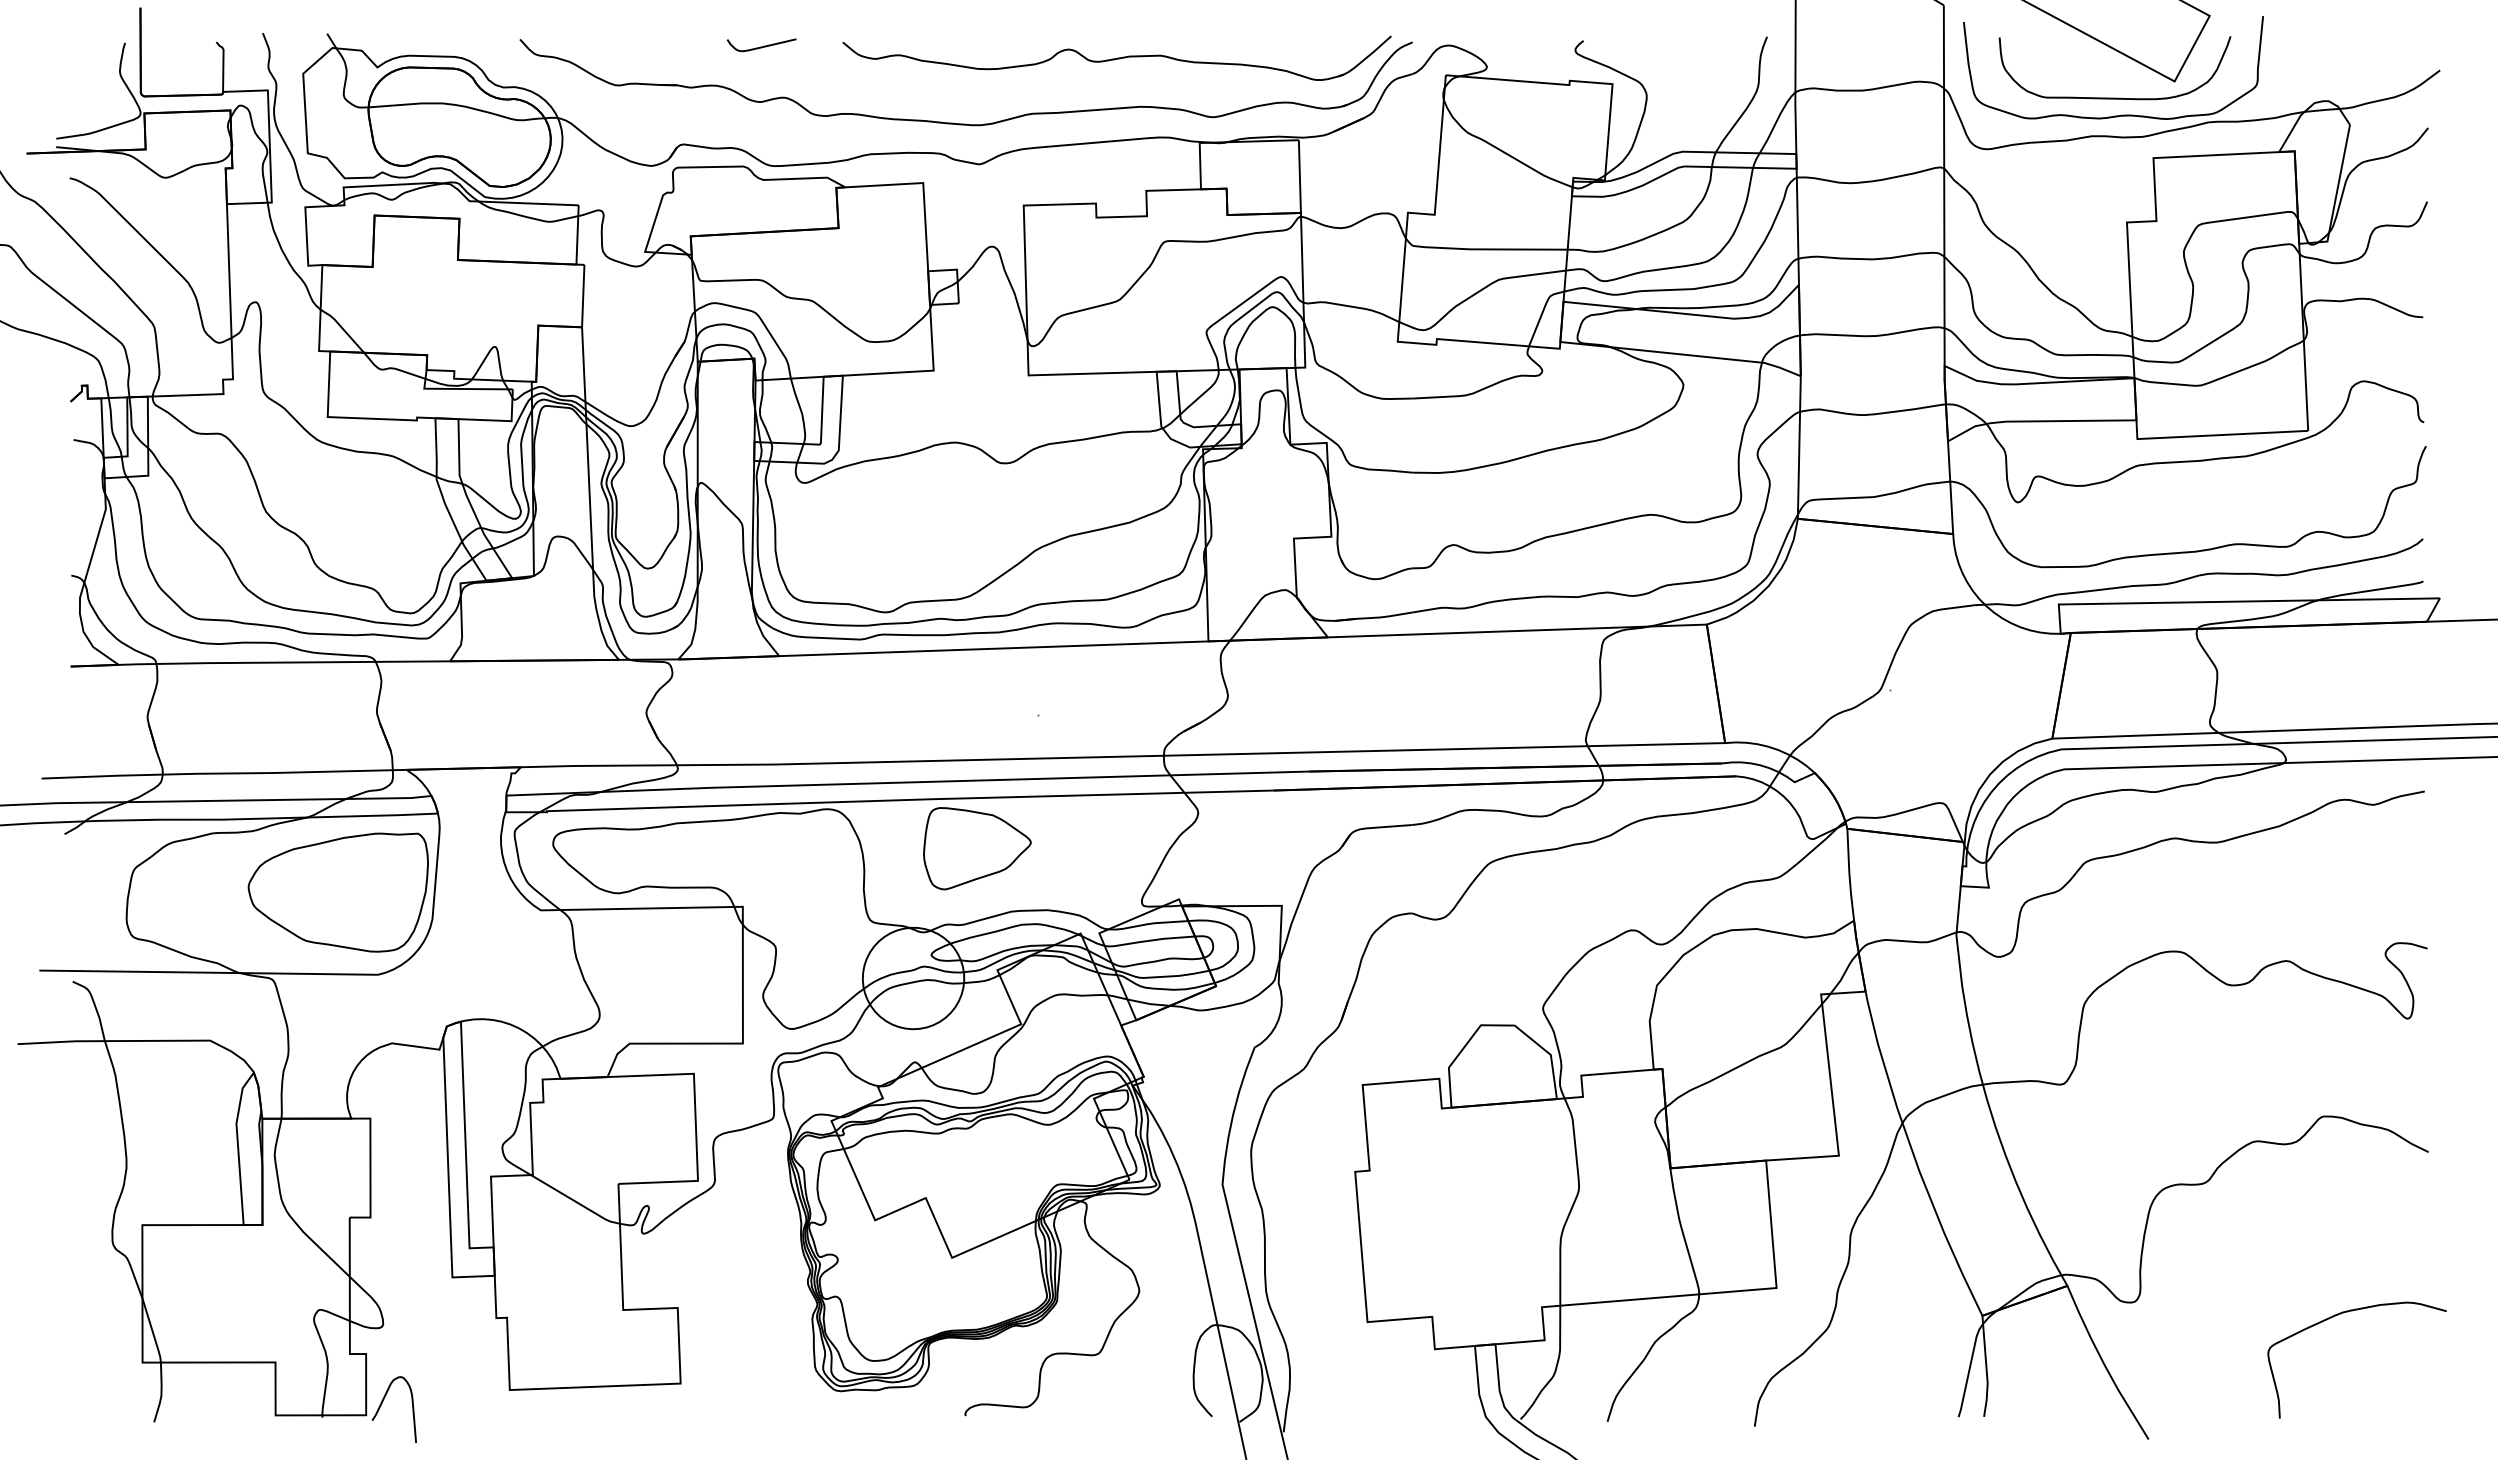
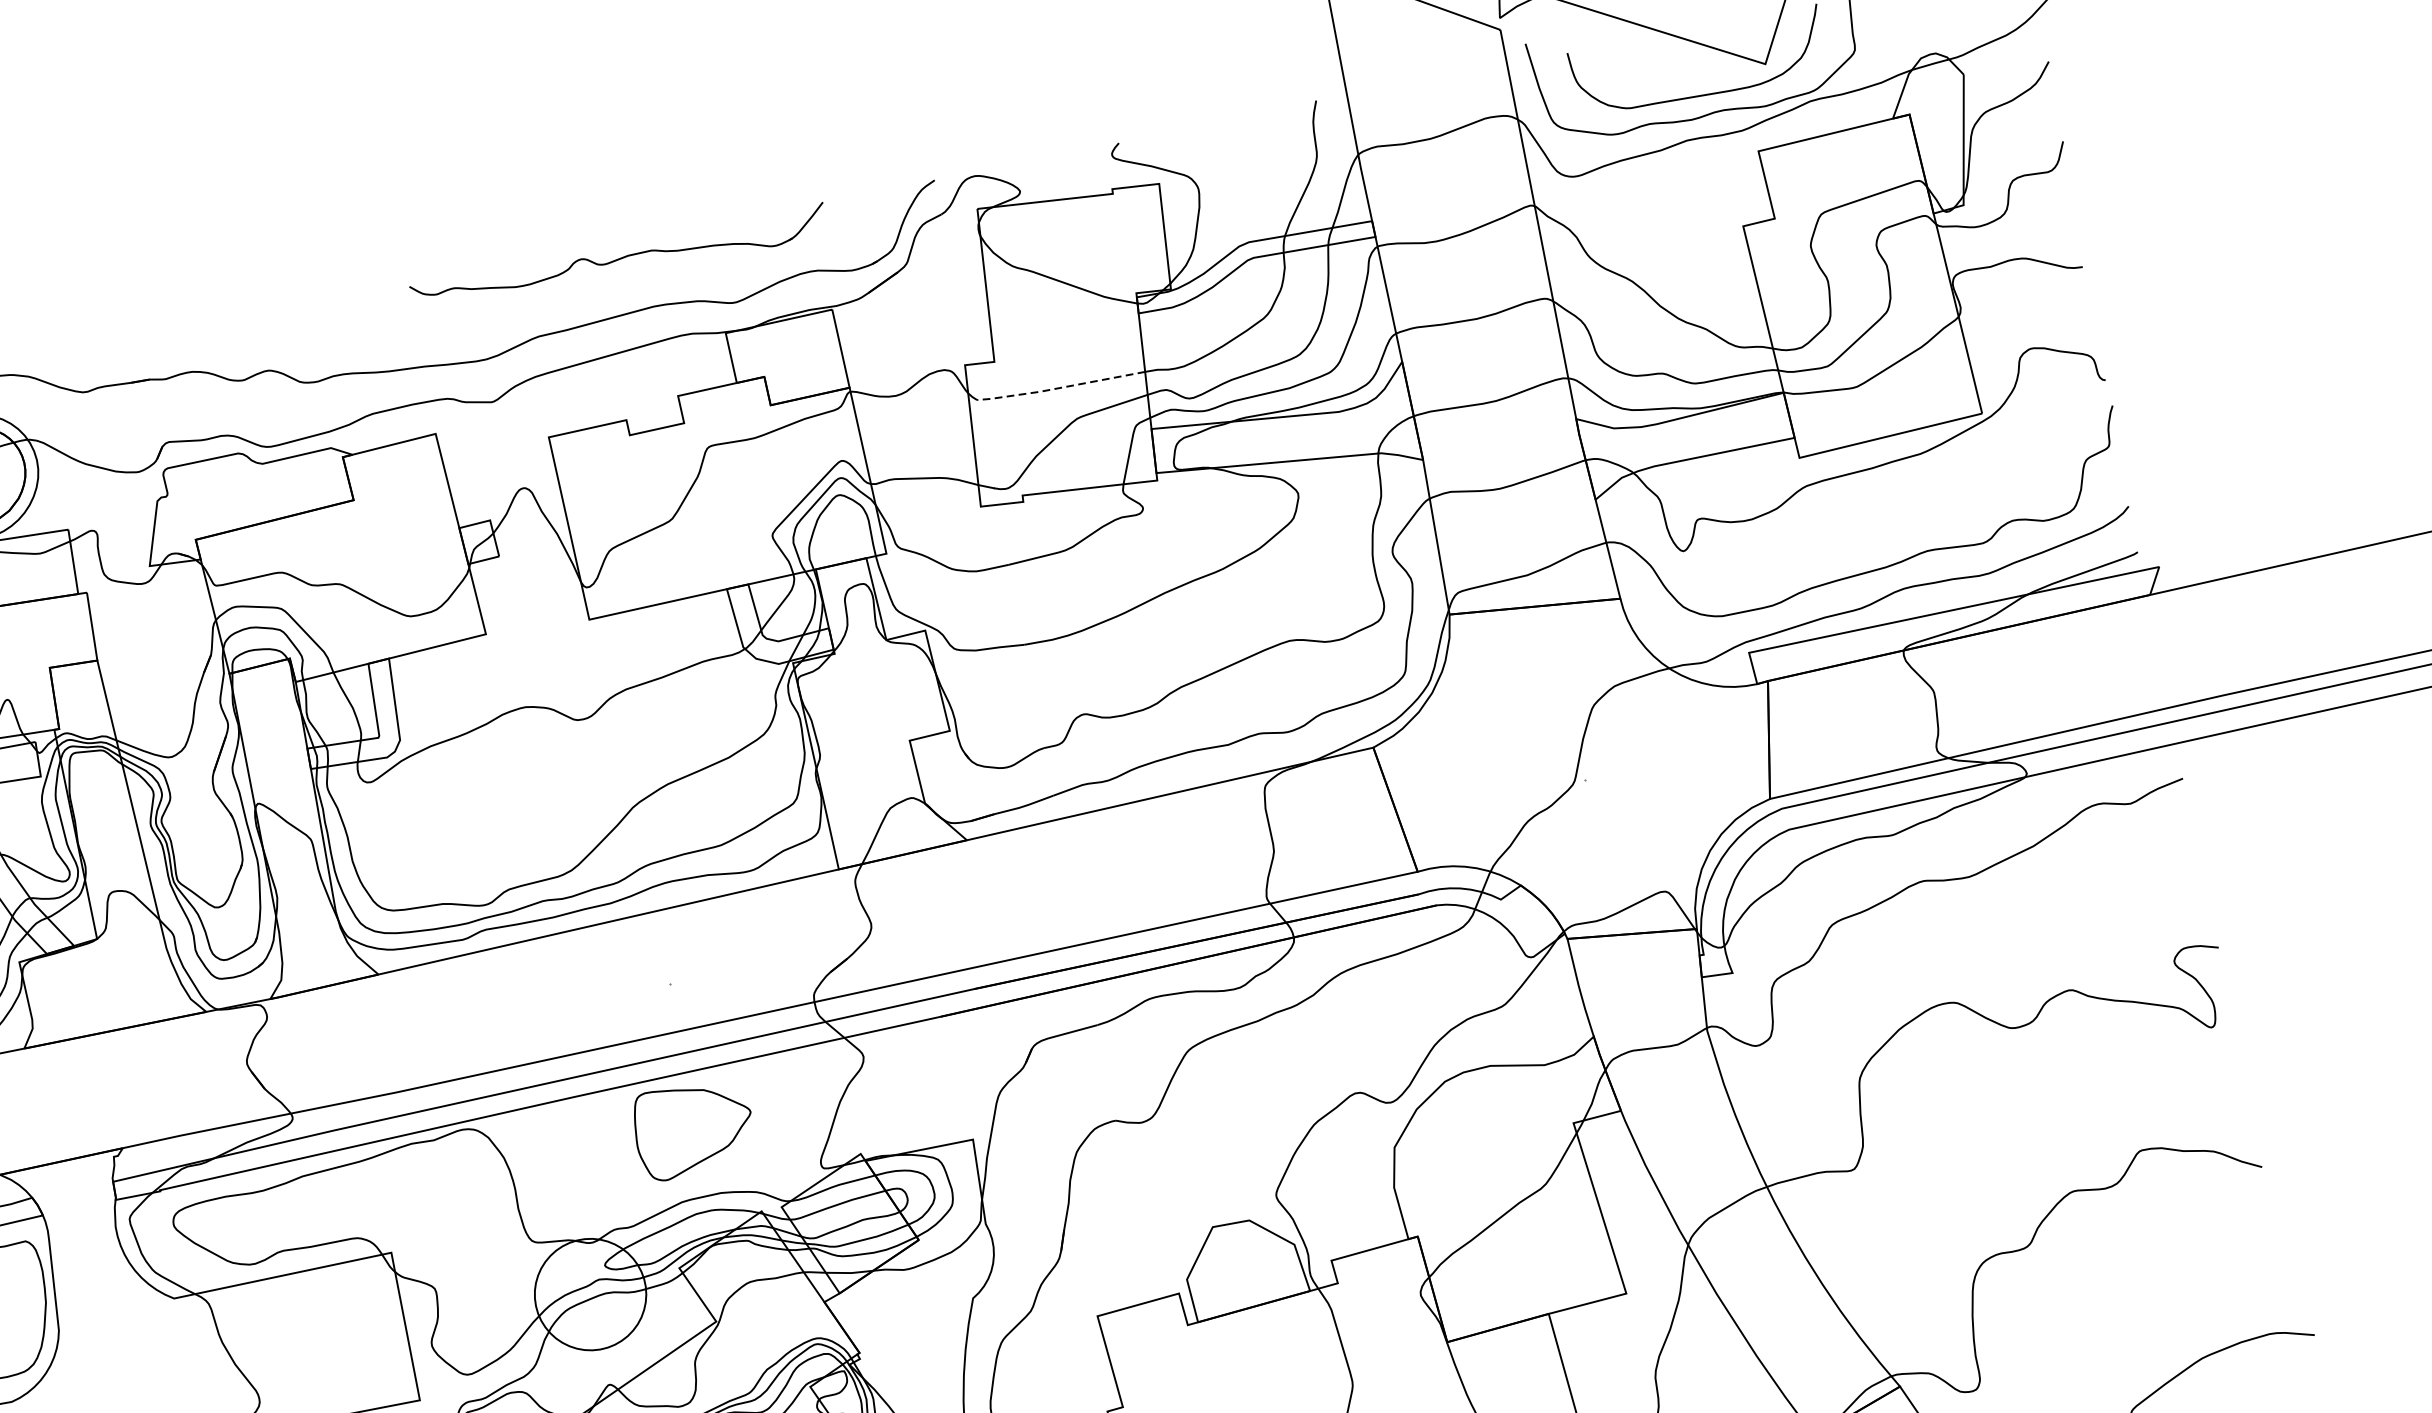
curve: (761, 46) -> (232, 320), removed
part: (1116, 57) -> (618, 258), size x0.7
line: (1488, 249) -> (1059, 388), solid -> dashed
part: (977, 848) -> (694, 1129), moved

